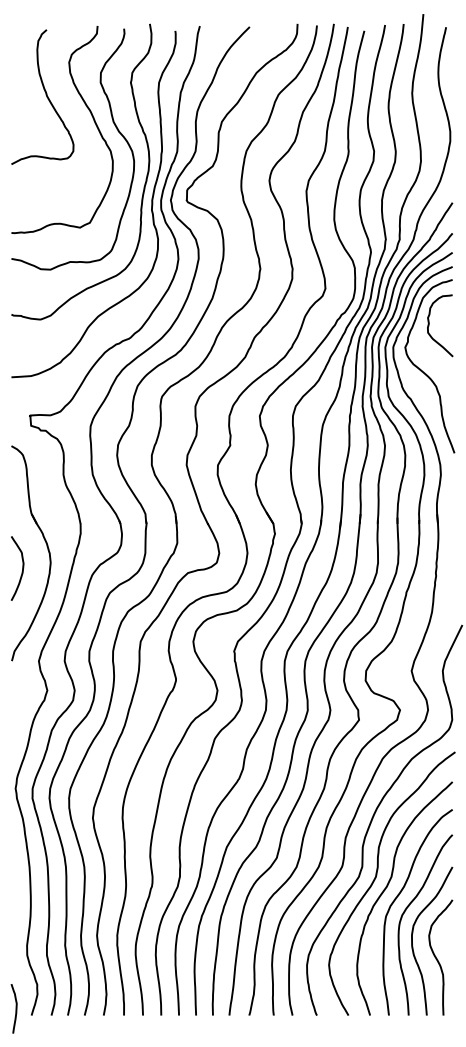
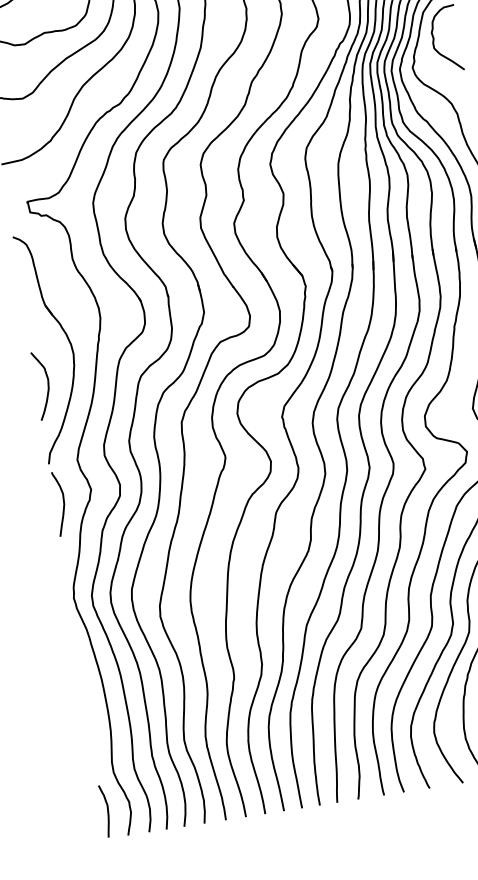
curve: (22, 568) -> (47, 384), moved
curve: (19, 699) -> (63, 503), added
curve: (15, 1008) -> (106, 810), moved

